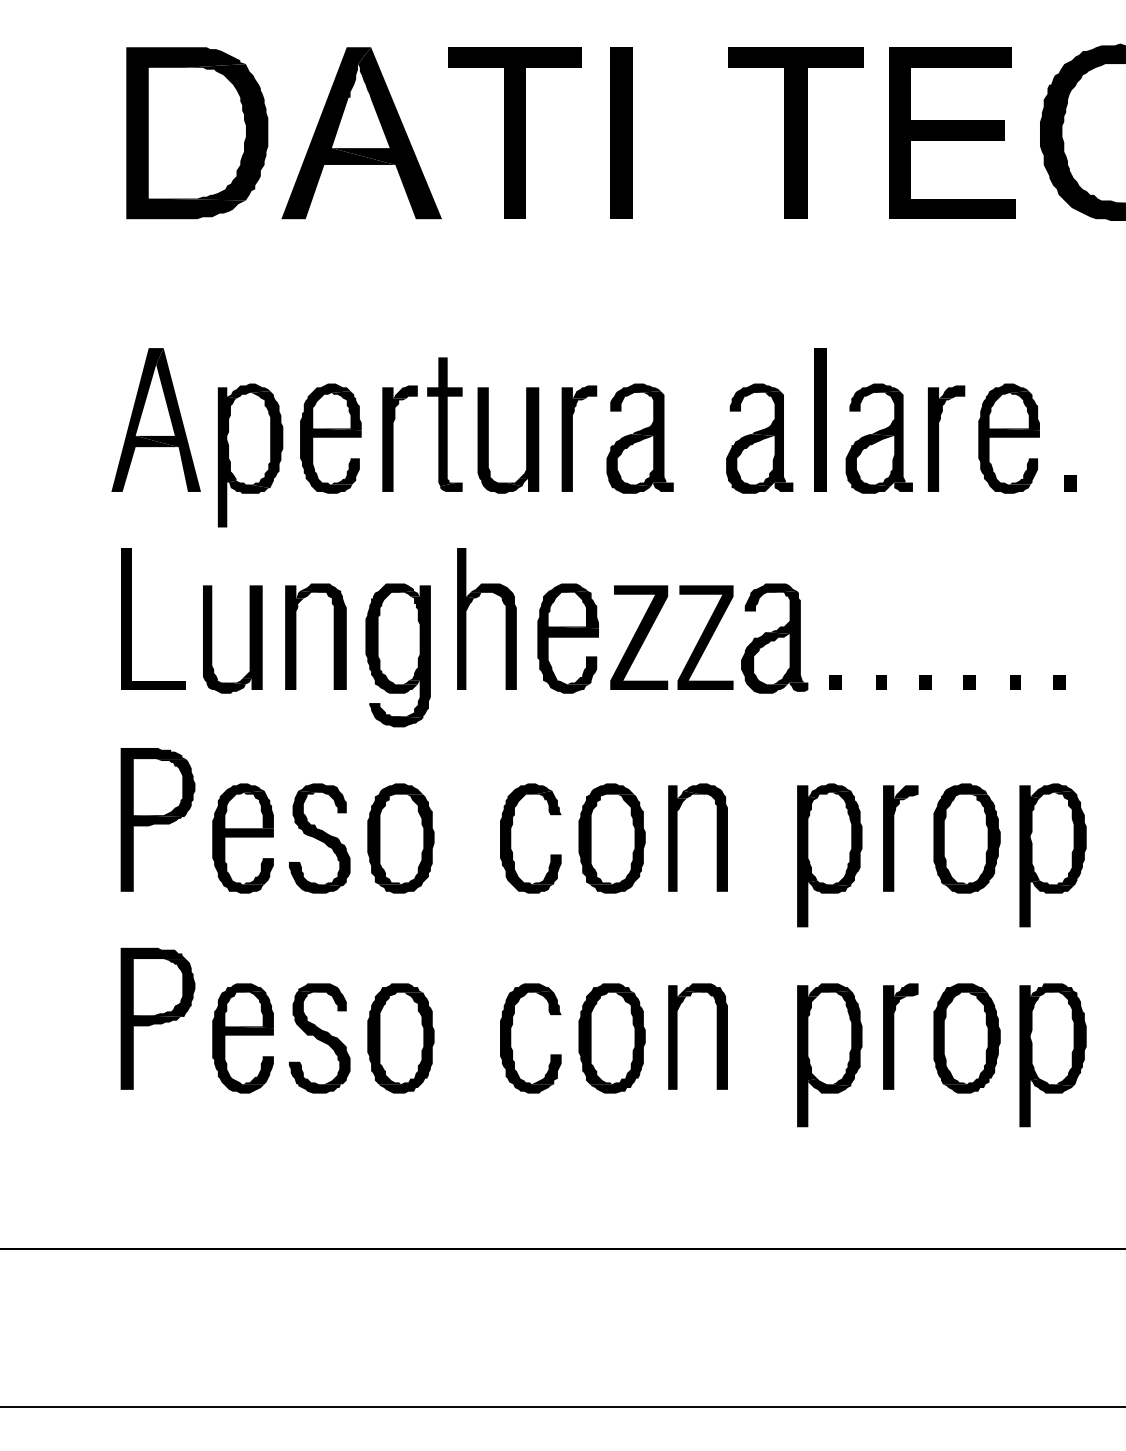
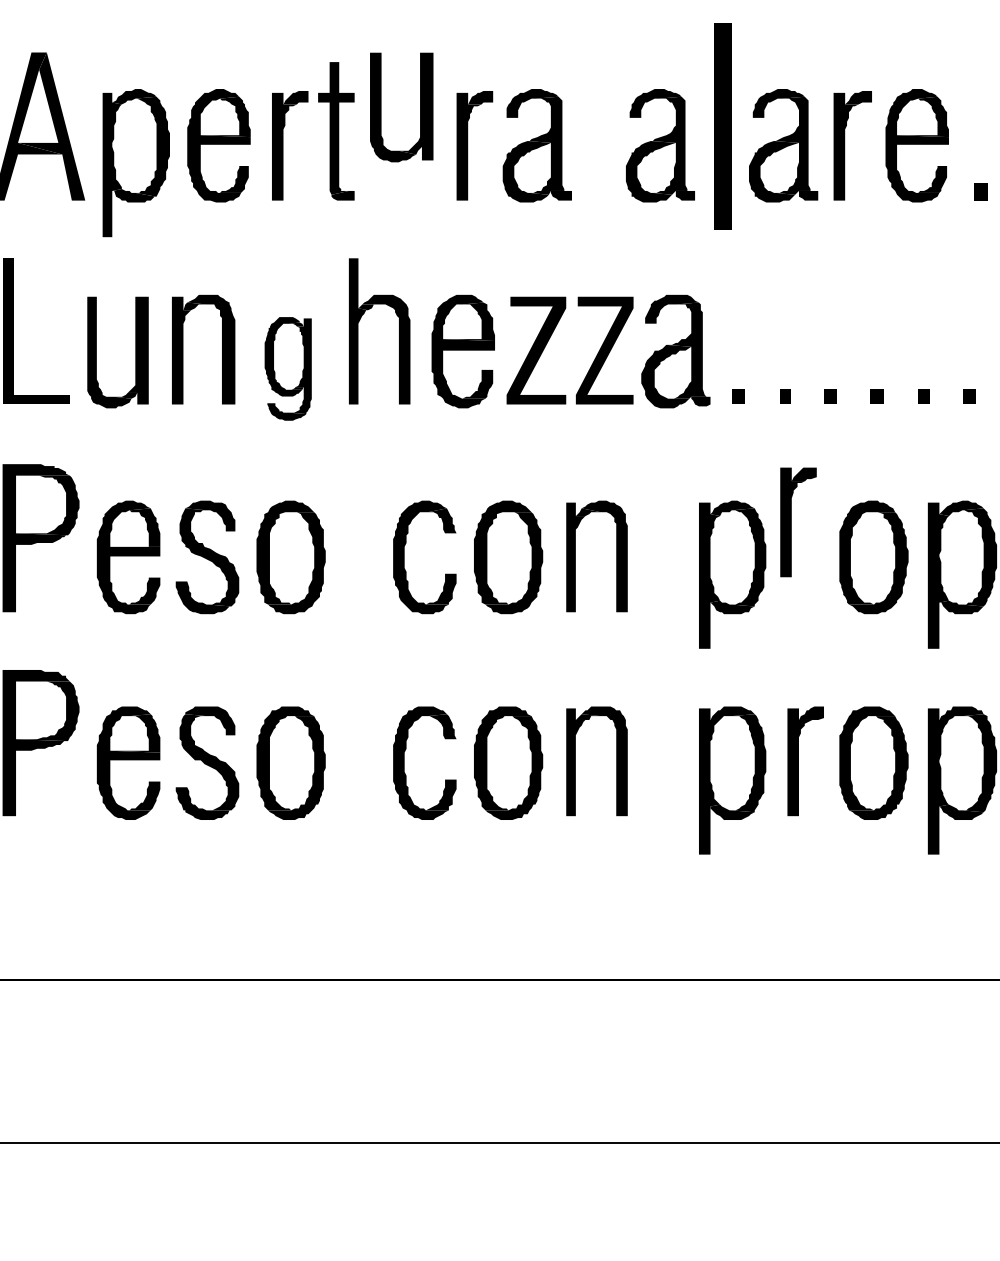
part: (820, 419) -> (723, 126), size x1.4
part: (526, 440) -> (420, 107), moved
part: (397, 655) -> (287, 368), size x0.7
part: (900, 838) -> (798, 522), moved

